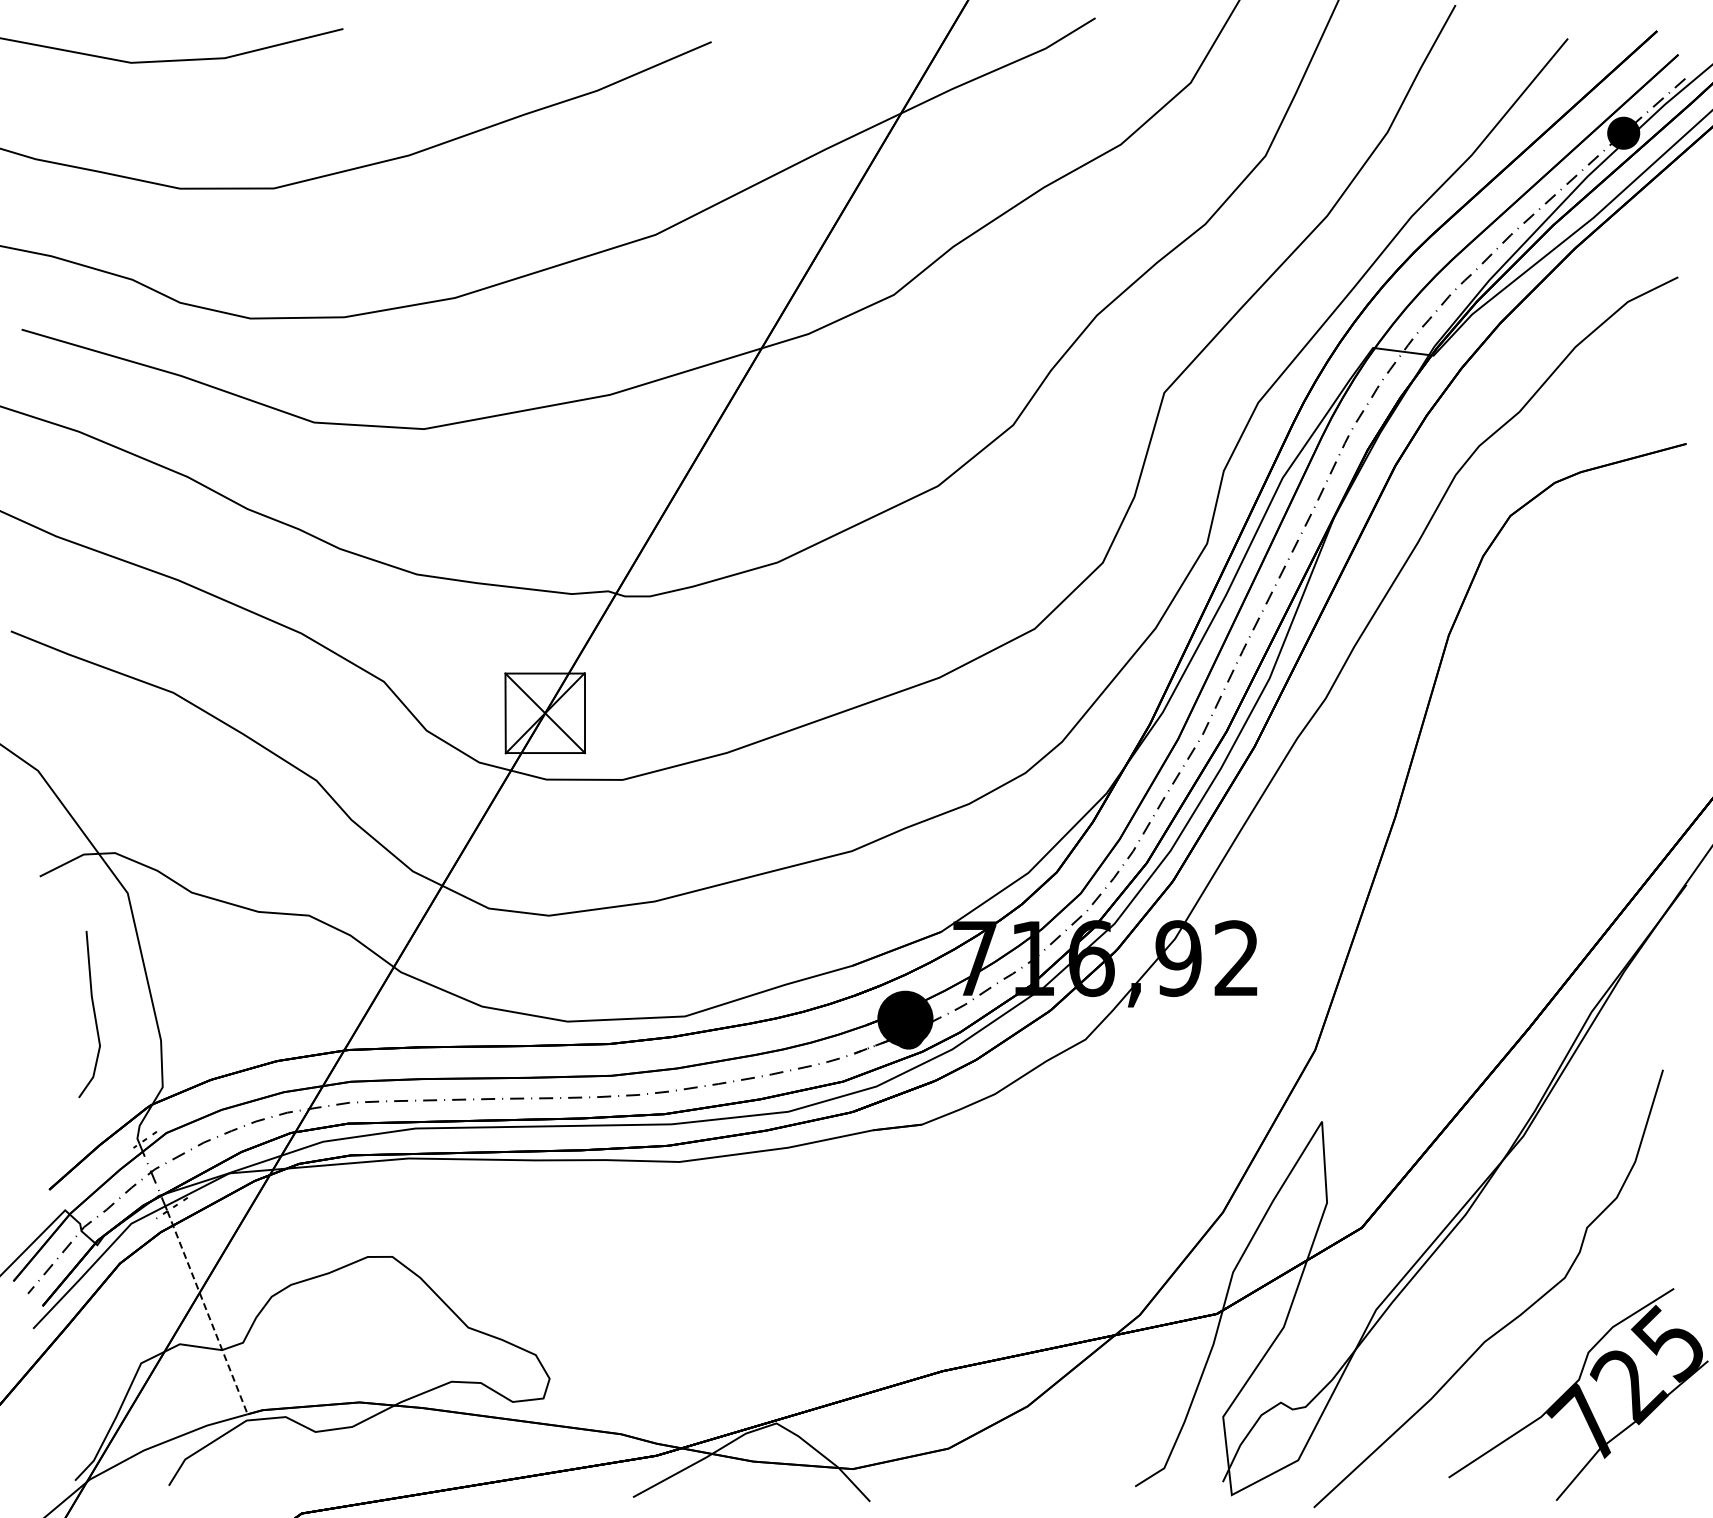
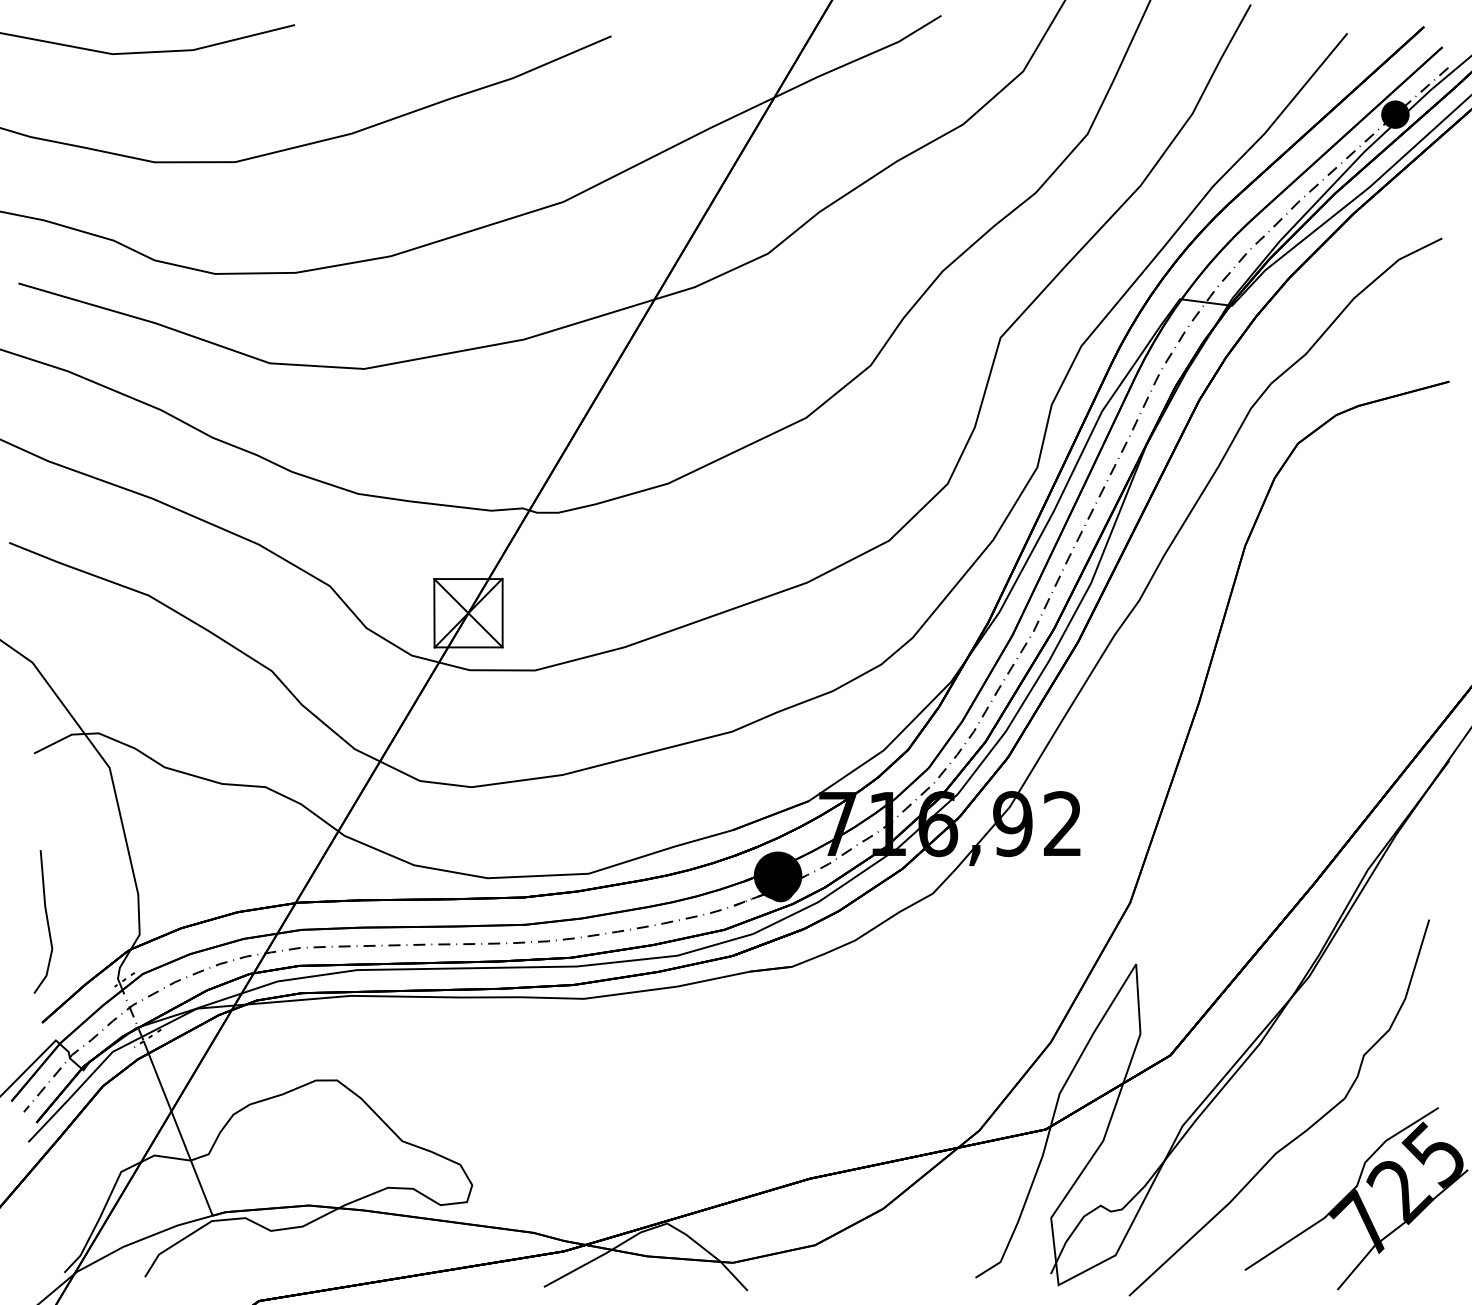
line: (93, 1014) -> (46, 921), moved
line: (207, 1313) -> (178, 1129), dashed -> solid

